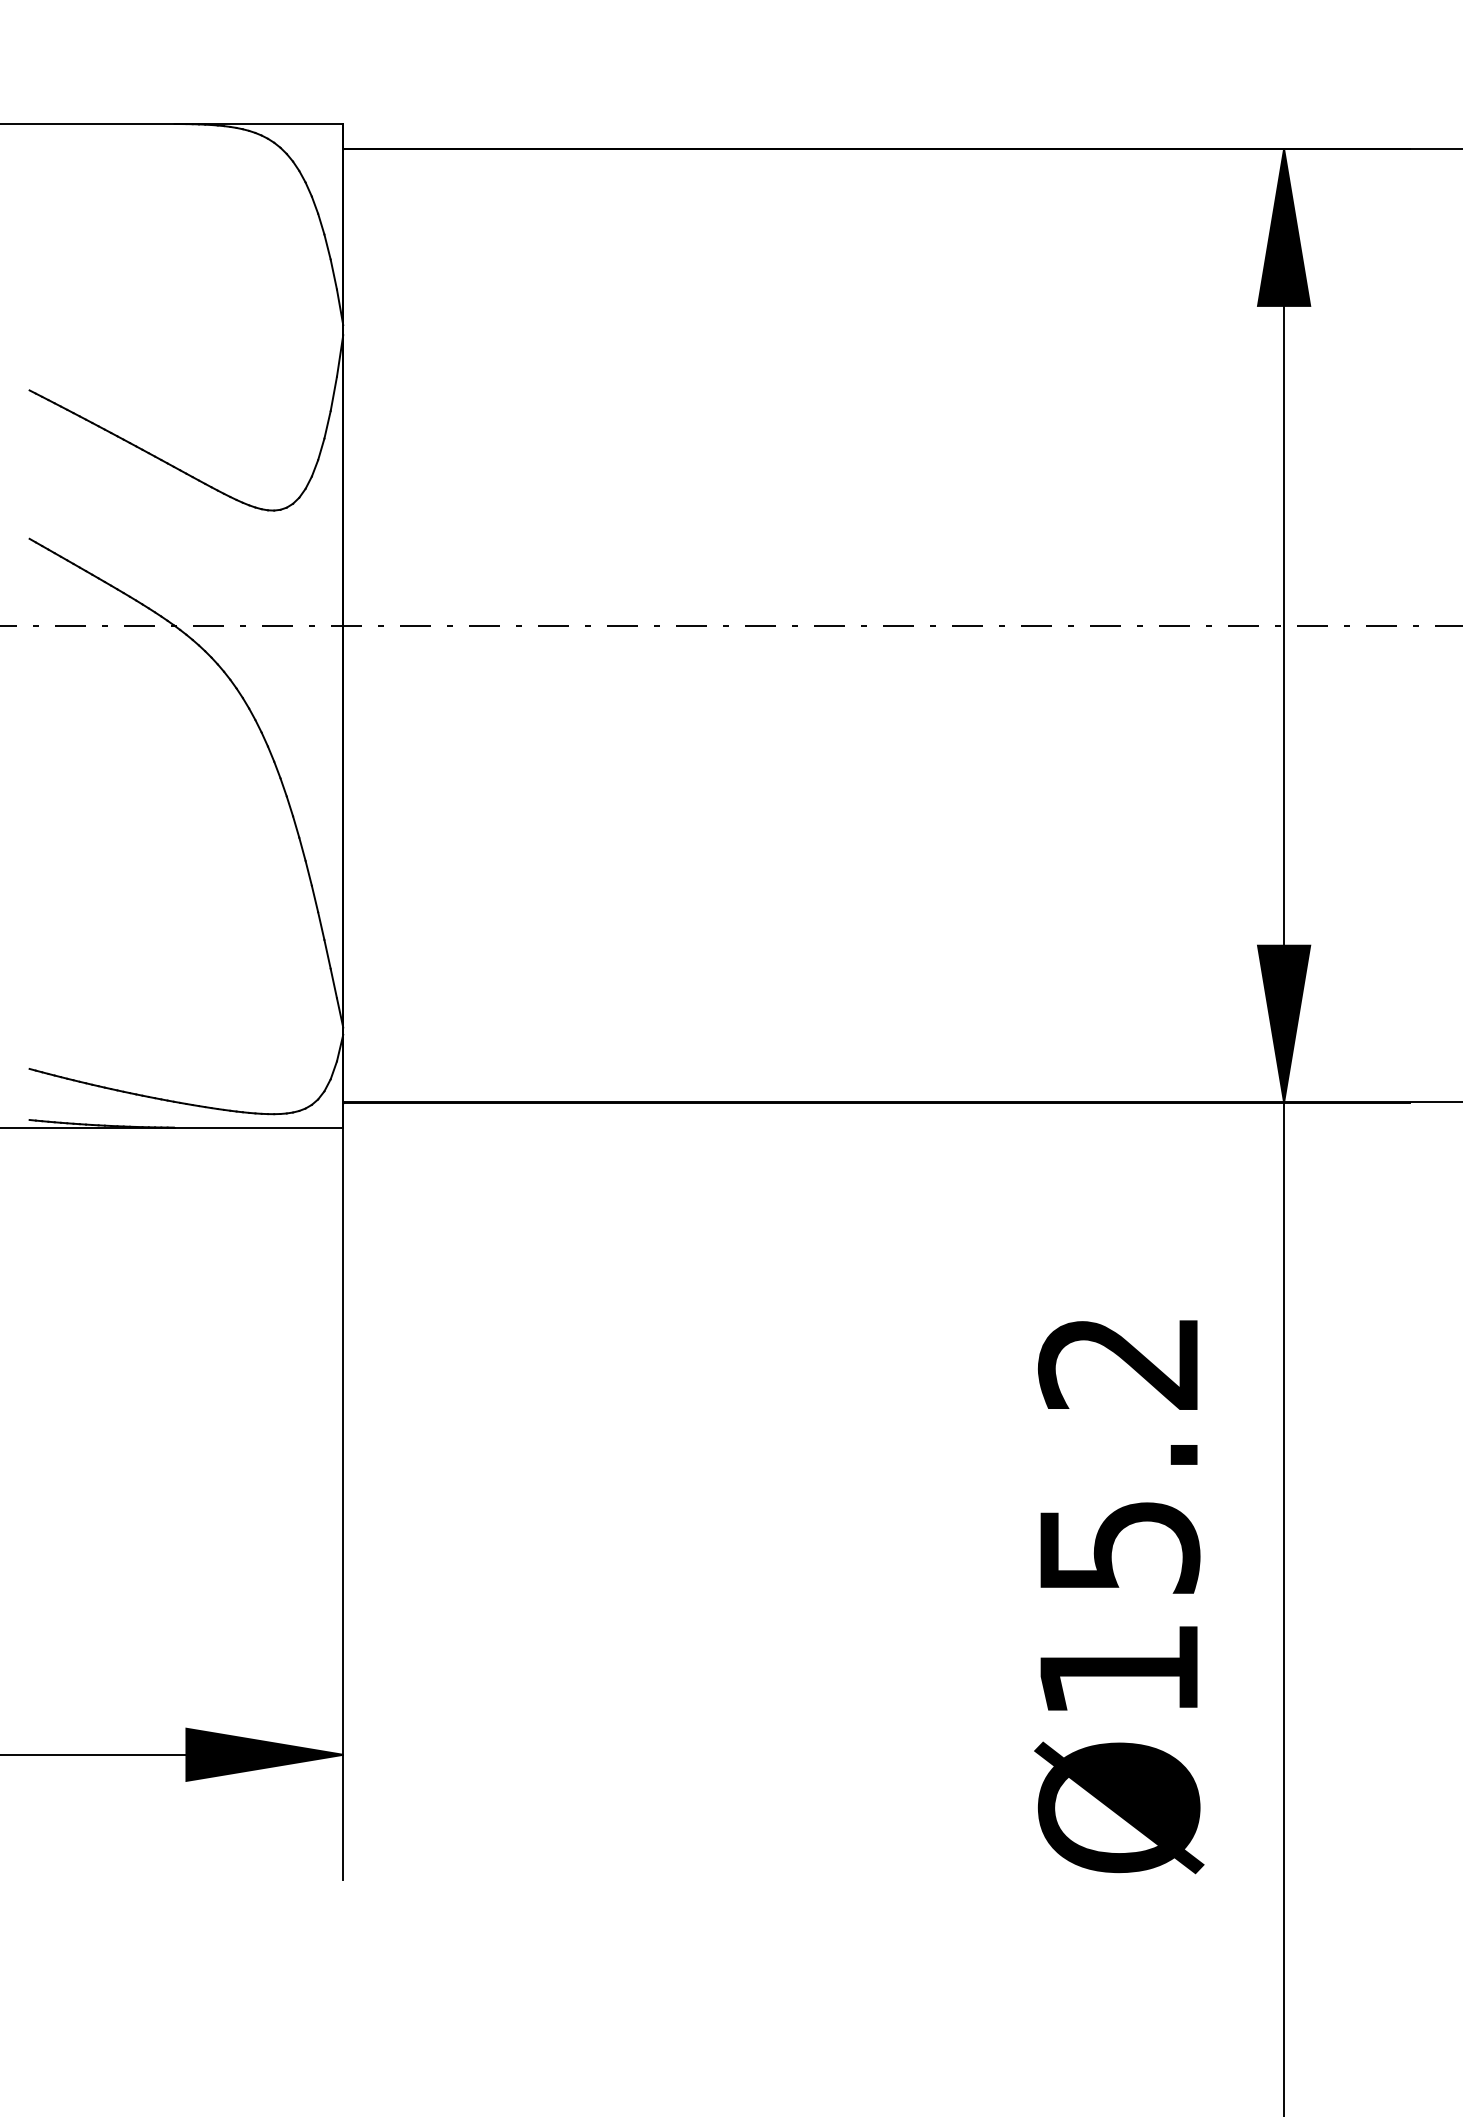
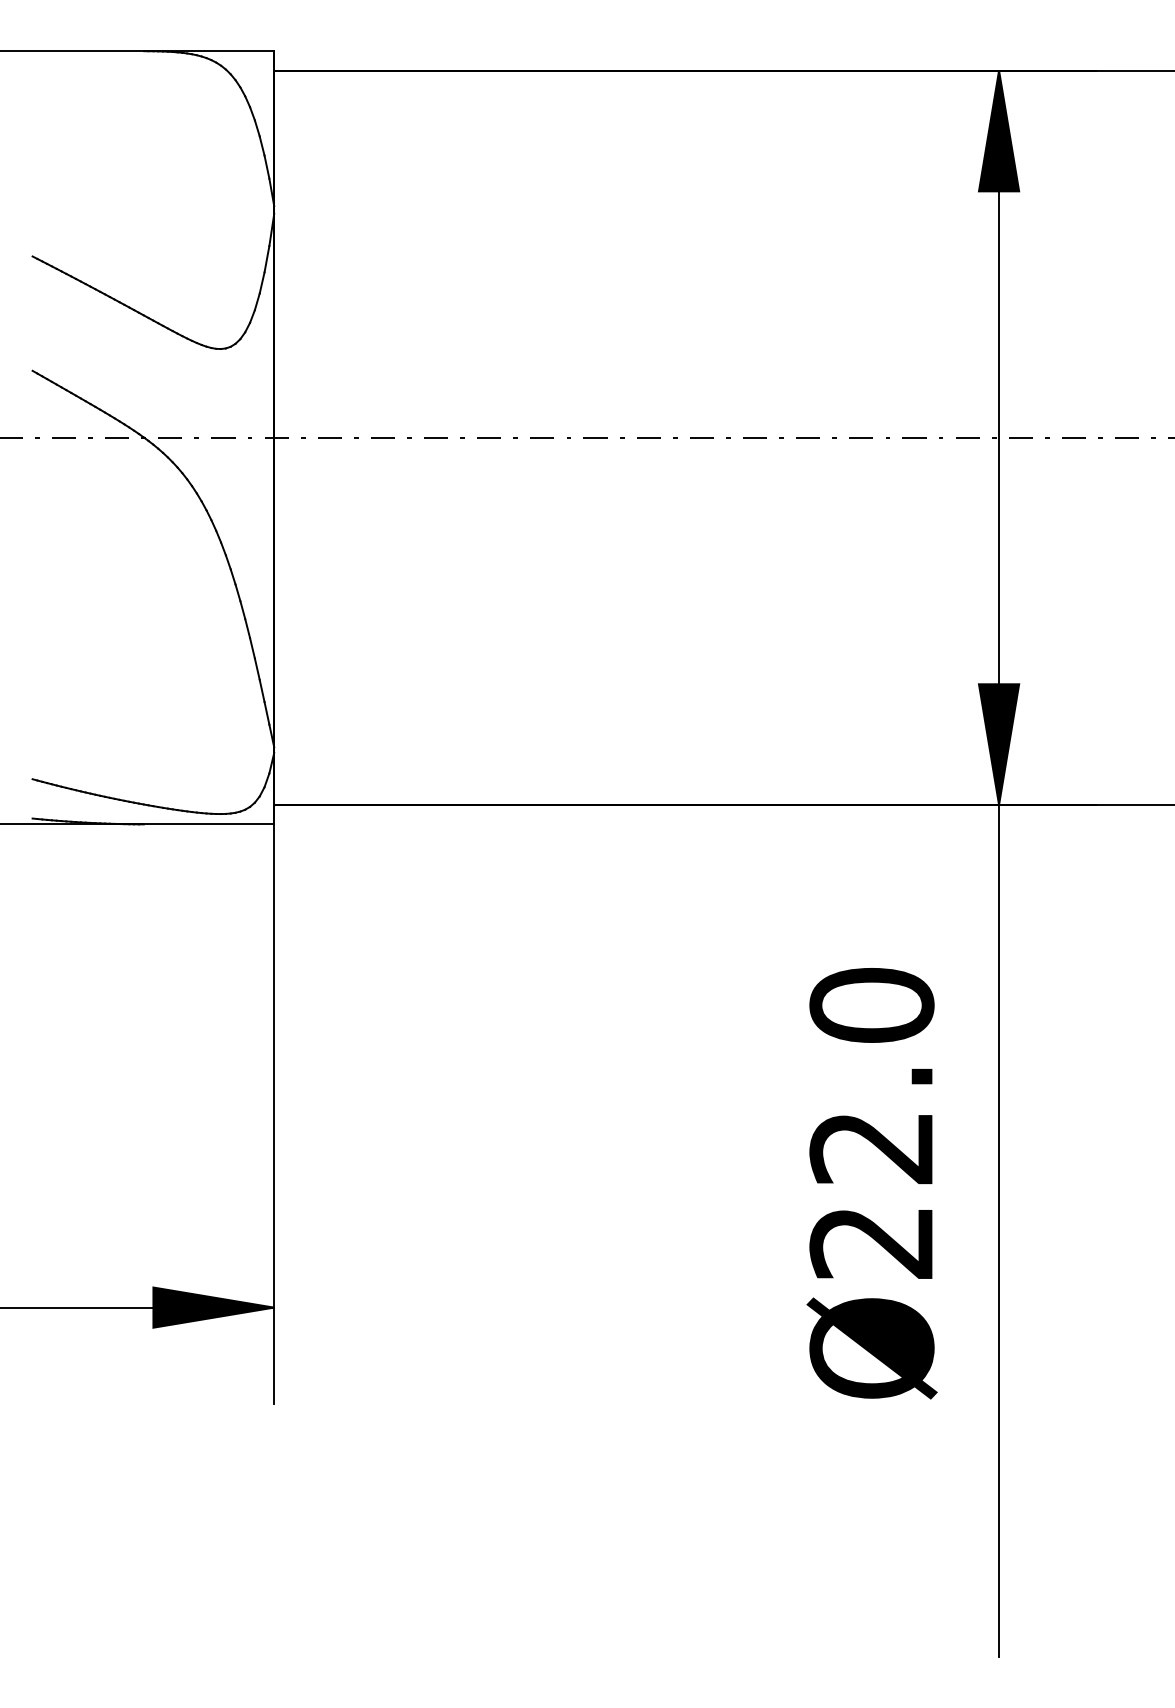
text: (1118, 1515) -> (871, 1123), Ø15.2 -> Ø22.0

